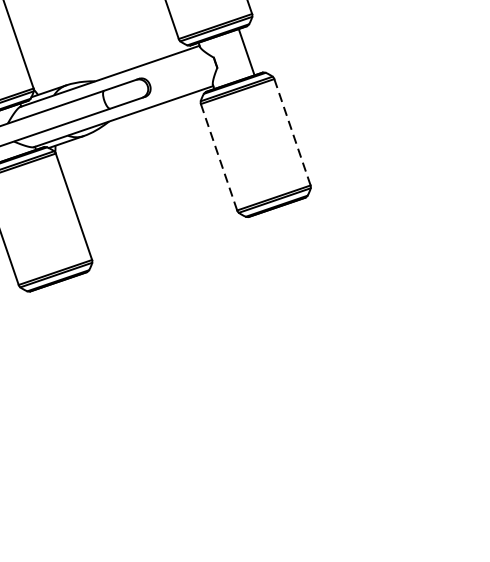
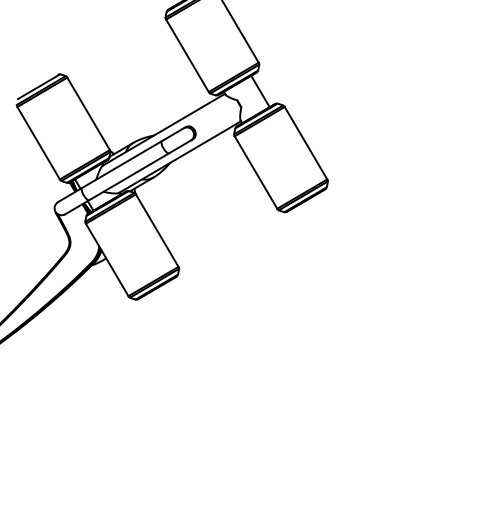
line: (292, 131) -> (305, 142), dashed -> solid
line: (218, 157) -> (255, 172), dashed -> solid

